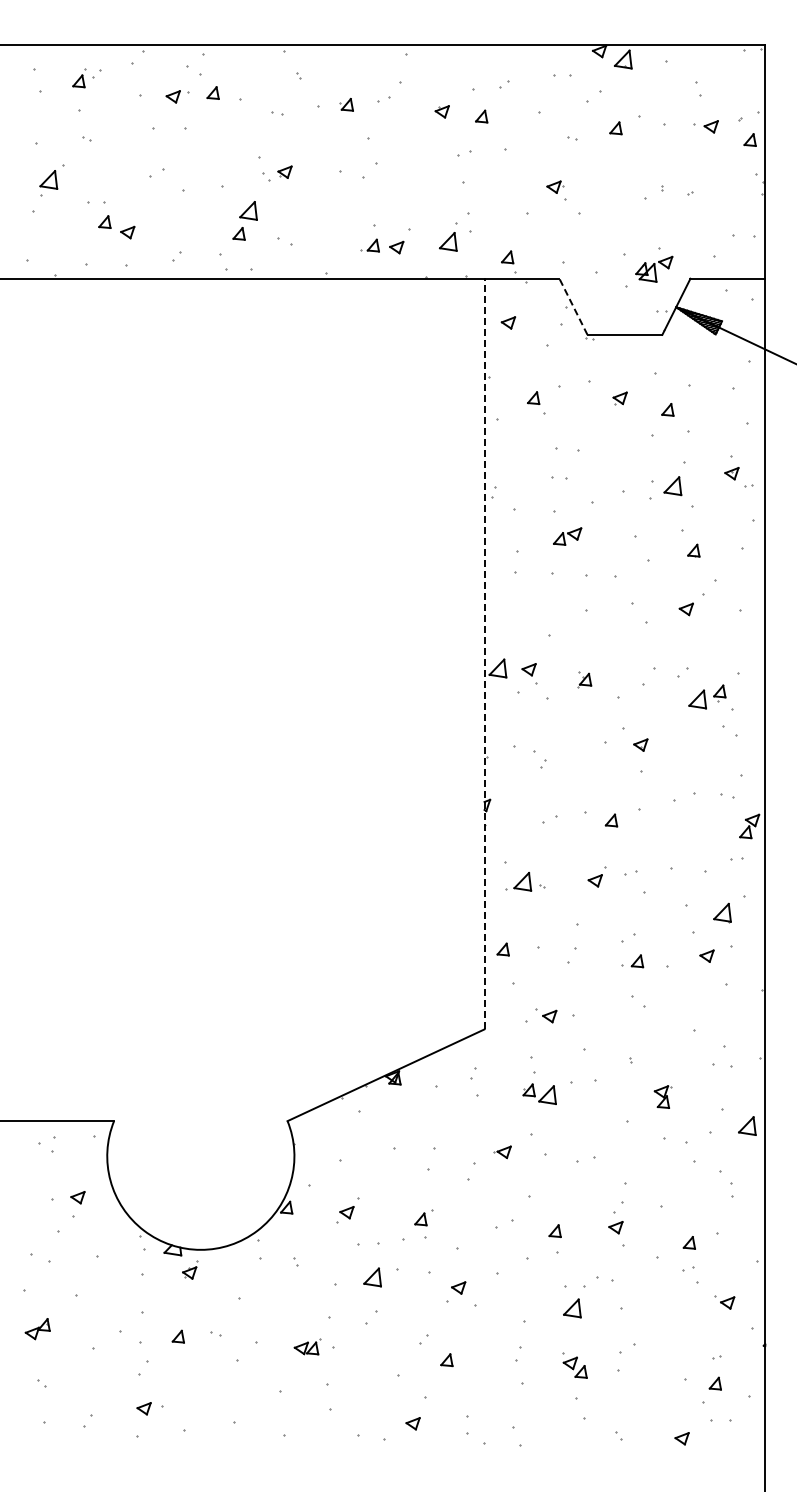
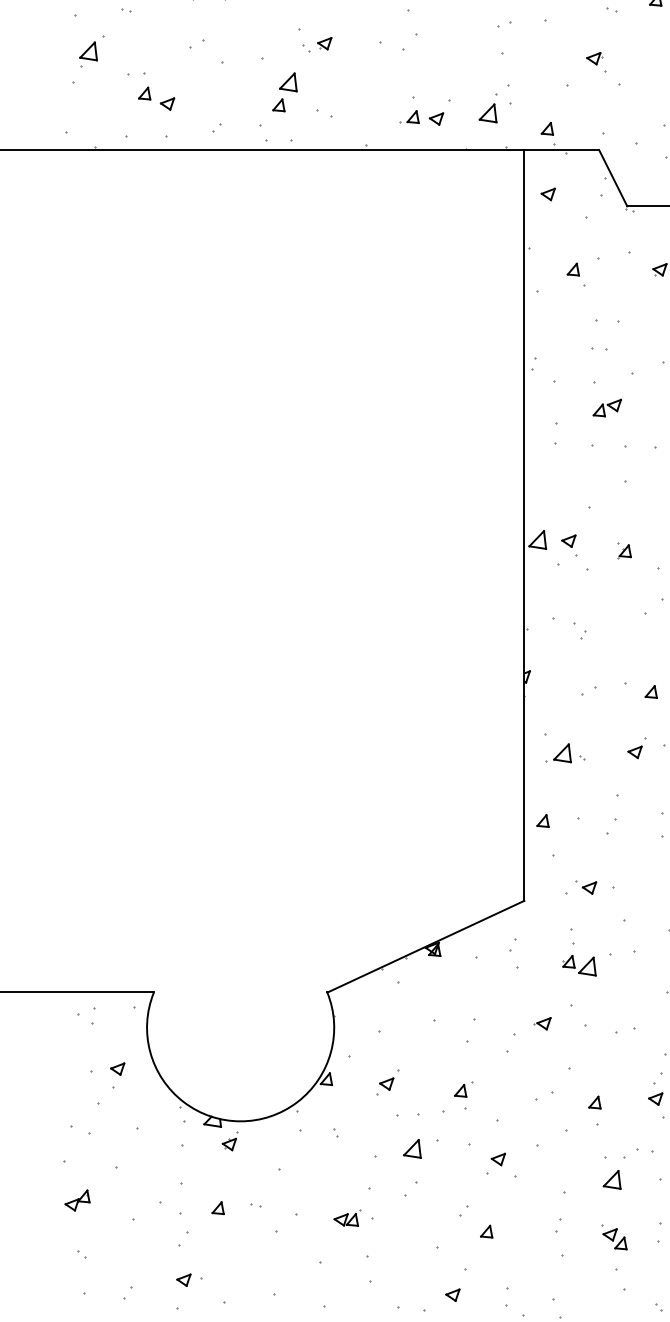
line: (573, 306) -> (613, 177), dashed -> solid
line: (484, 653) -> (524, 524), dashed -> solid

